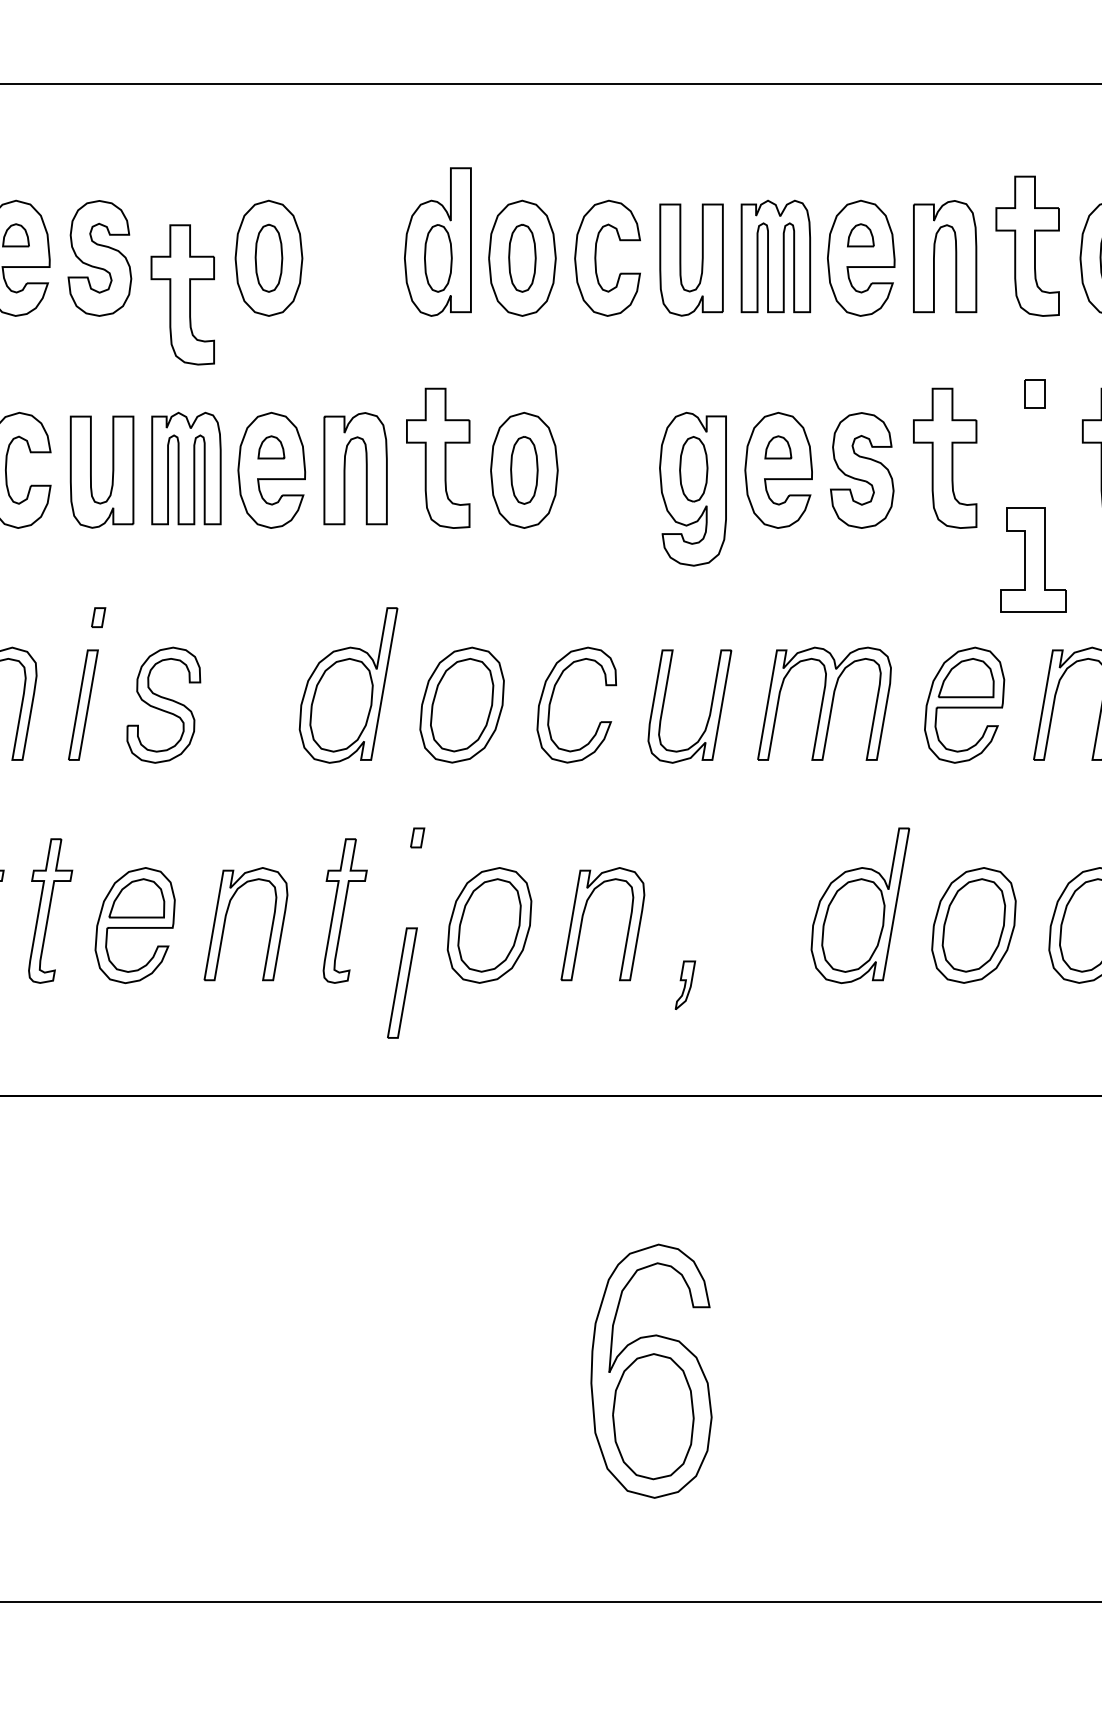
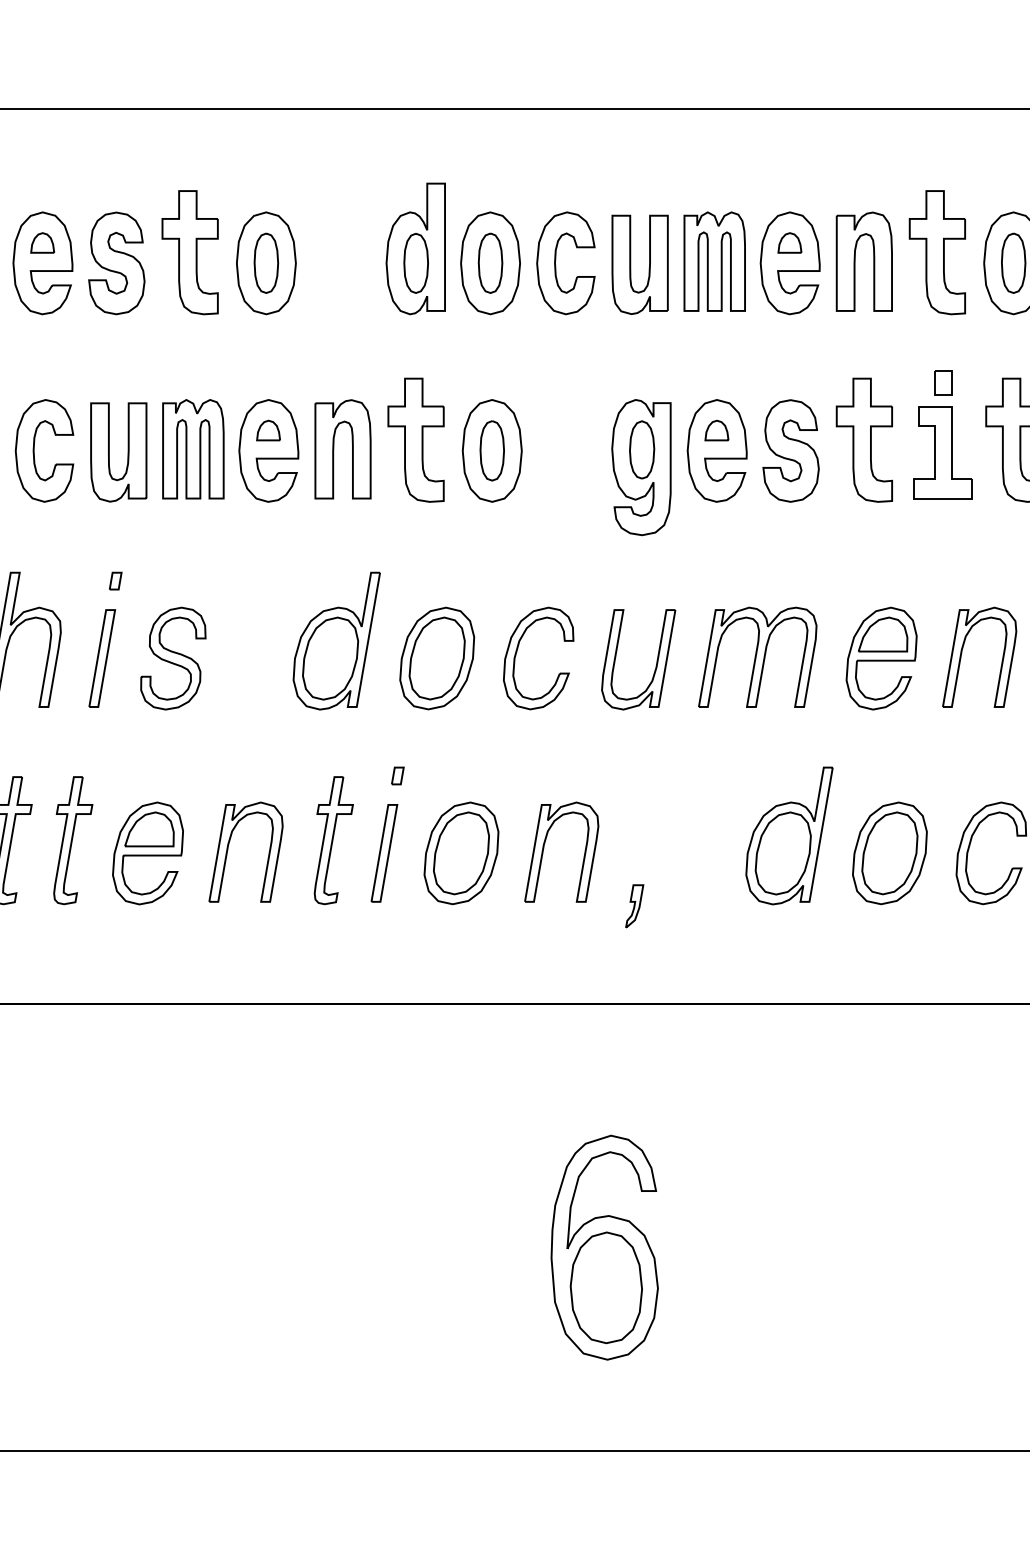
part: (182, 294) -> (189, 252), moved
part: (1033, 560) -> (942, 452), moved
part: (402, 983) -> (384, 853), moved

